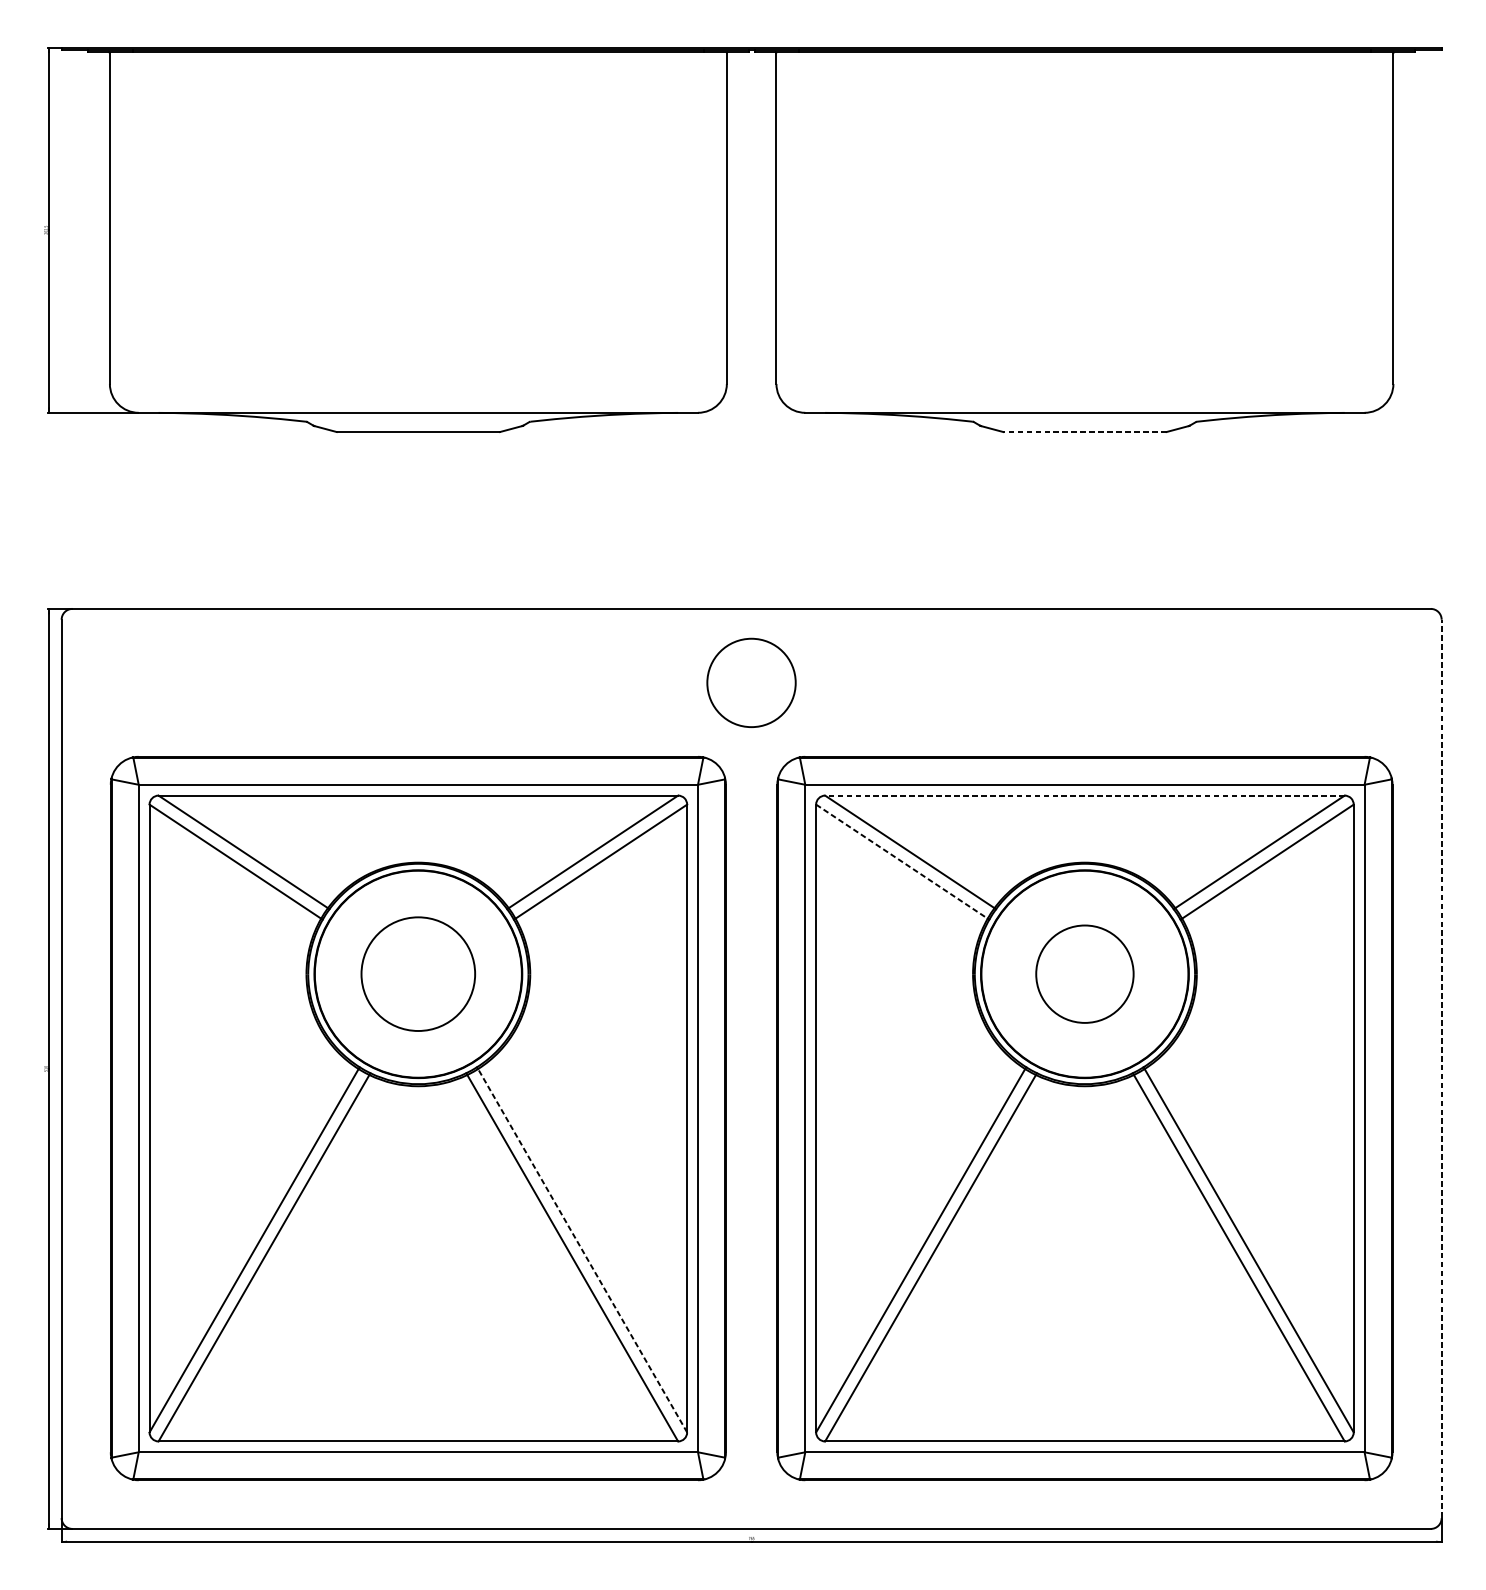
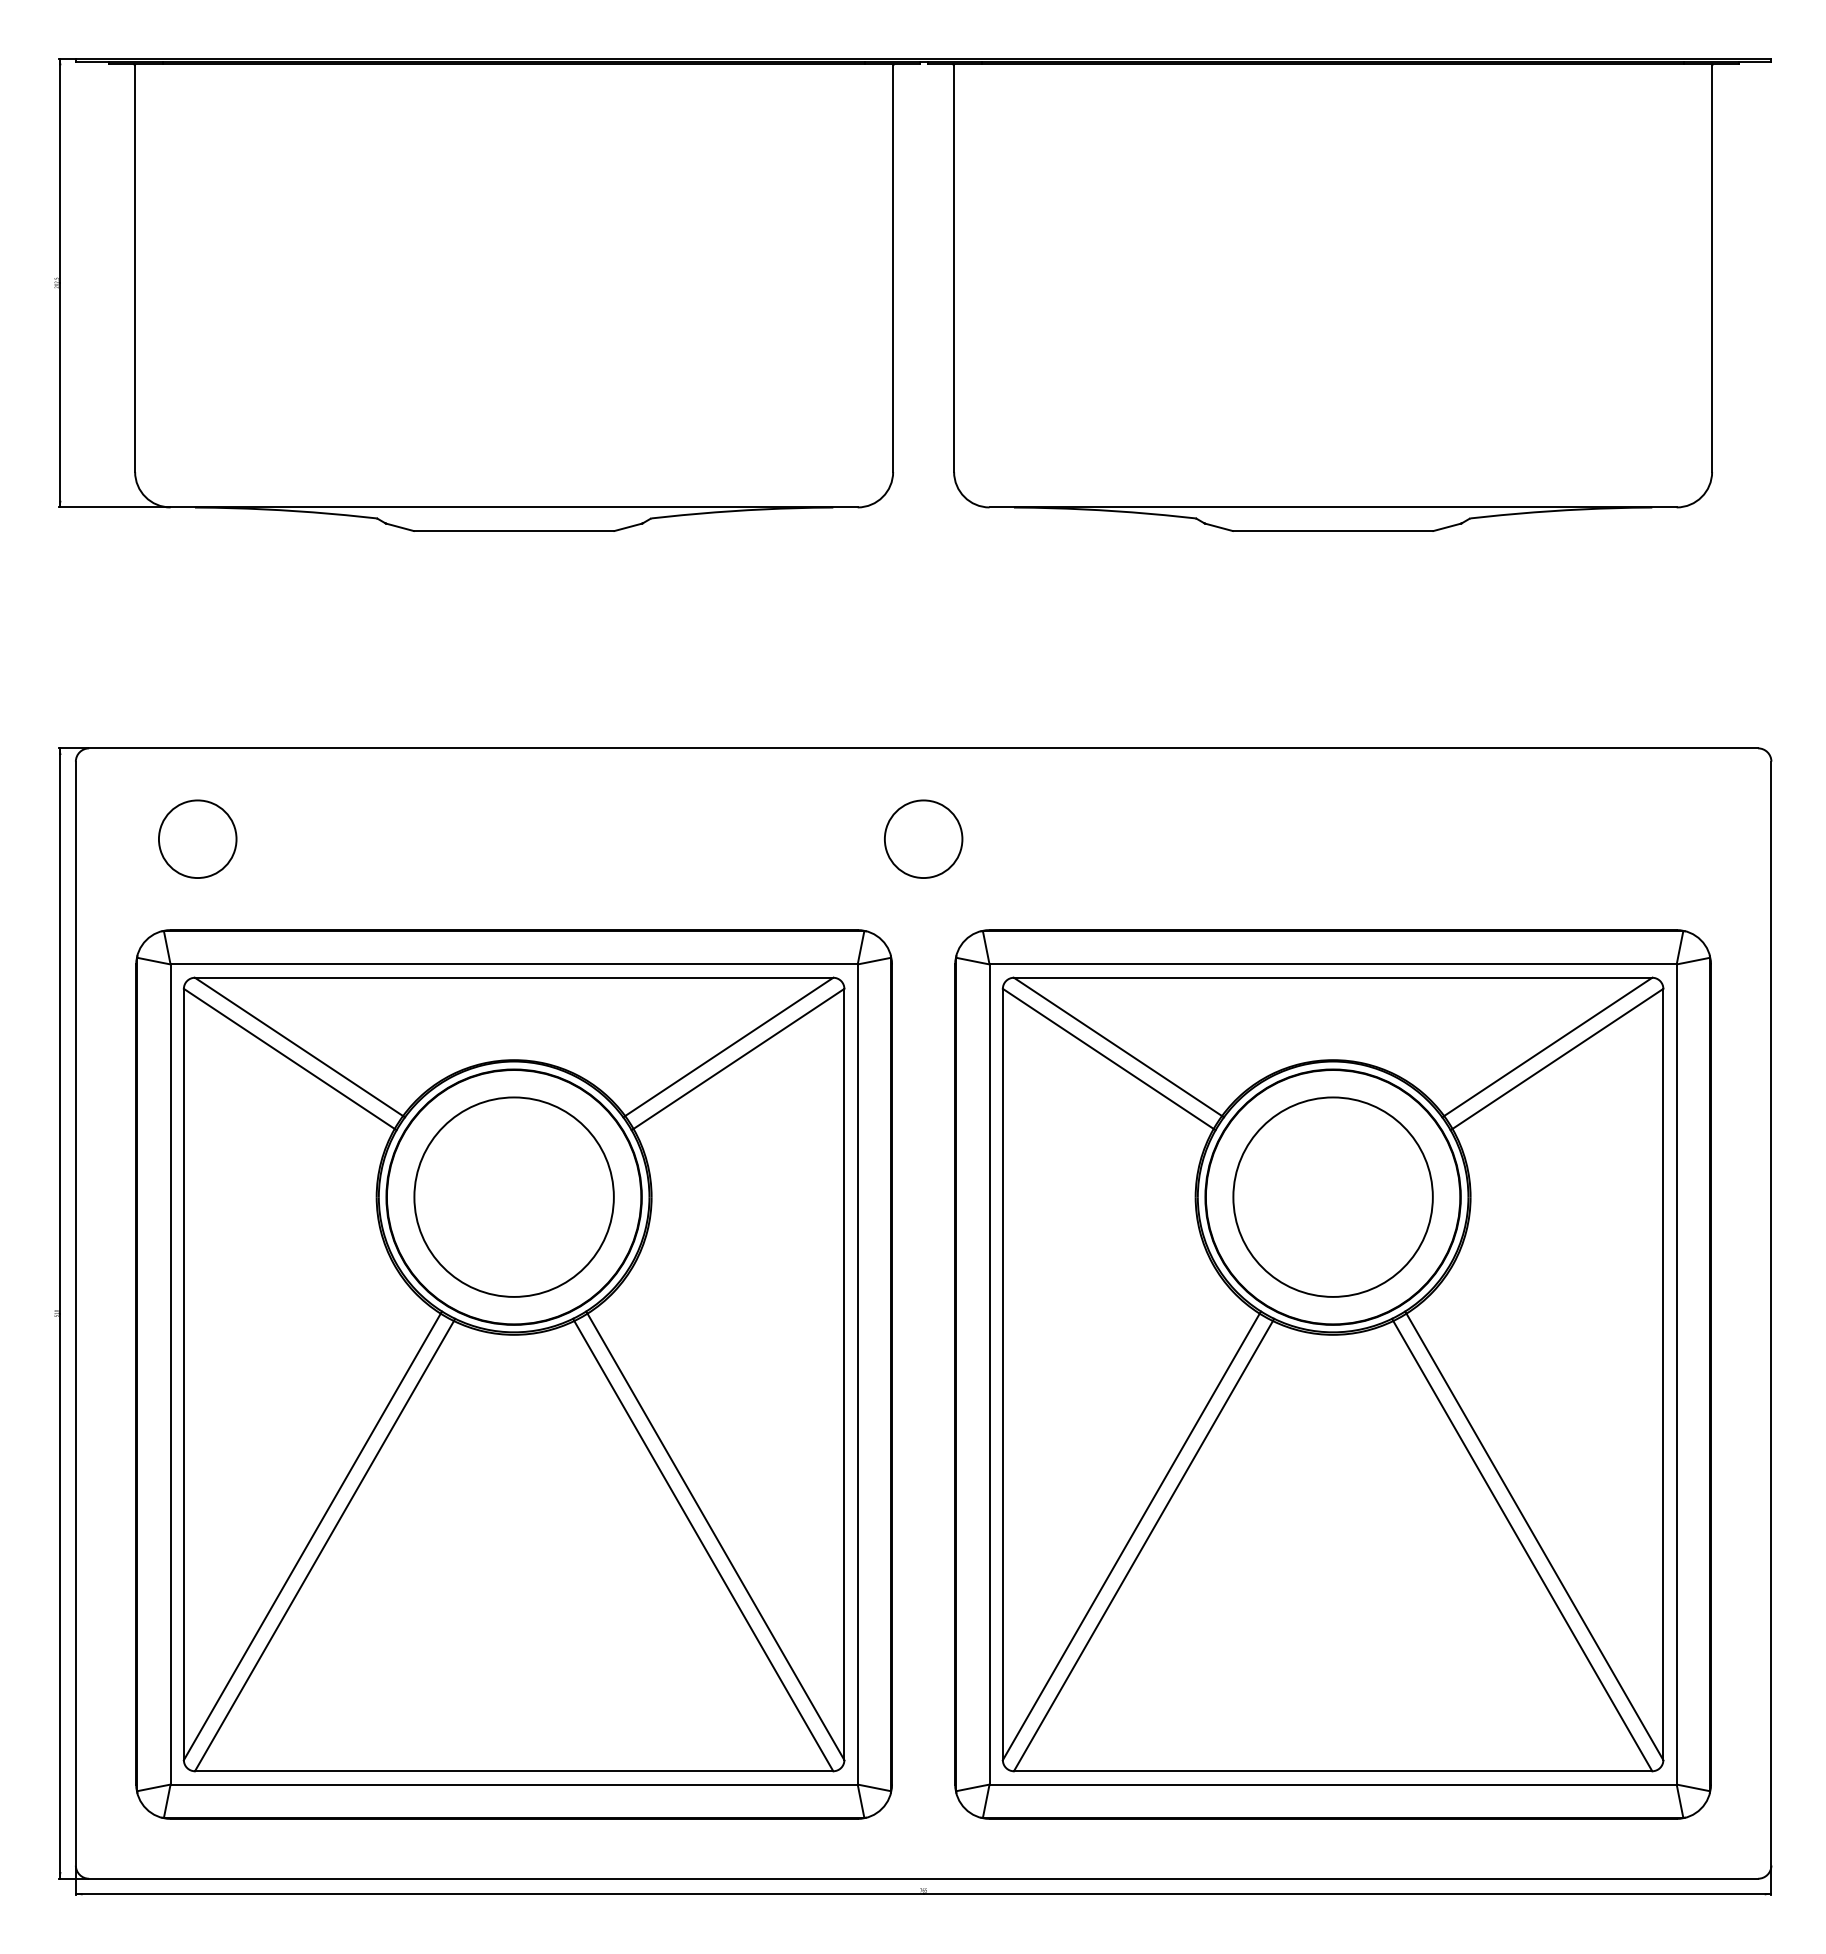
line: (1084, 432) -> (1332, 531), dashed -> solid
circle: (160, 682) -> (197, 838), added
circle: (751, 682) -> (923, 838), size x0.71
line: (1084, 795) -> (1332, 977), dashed -> solid
line: (902, 861) -> (1108, 1058), dashed -> solid
circle: (417, 973) -> (513, 1196), size x1.43
circle: (1084, 973) -> (1332, 1196), size x1.67
line: (1441, 1068) -> (1771, 1313), dashed -> solid
line: (582, 1250) -> (715, 1536), dashed -> solid

